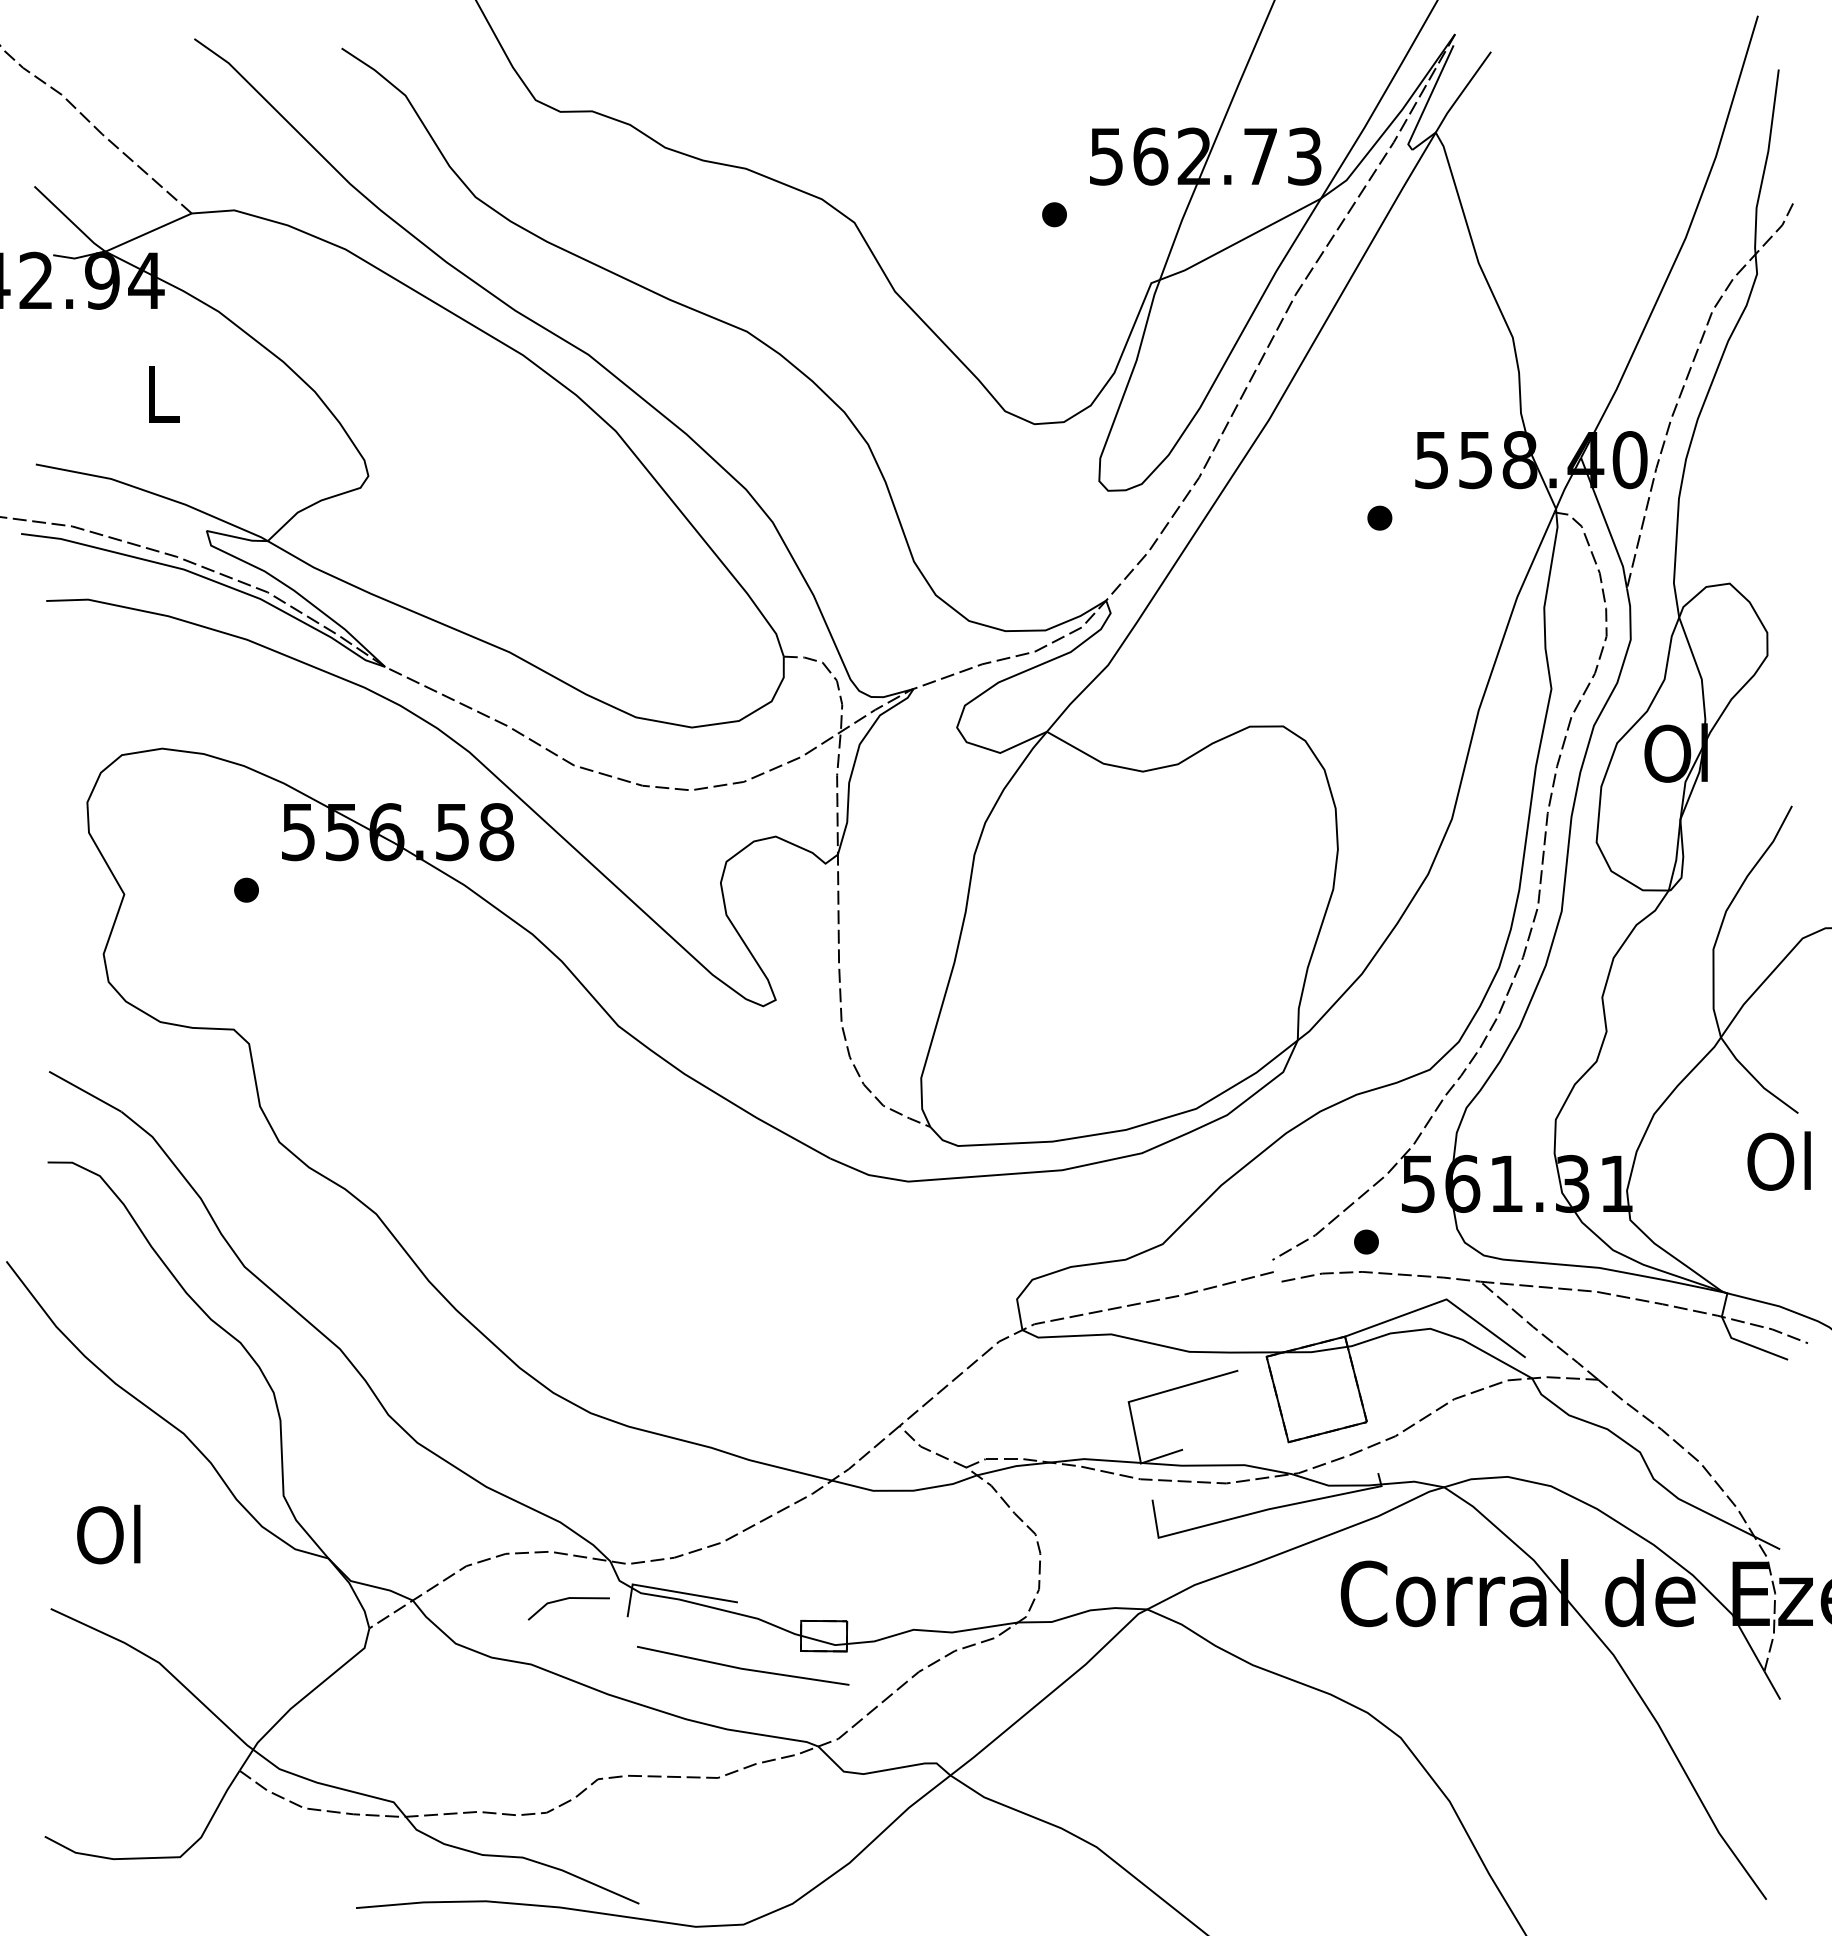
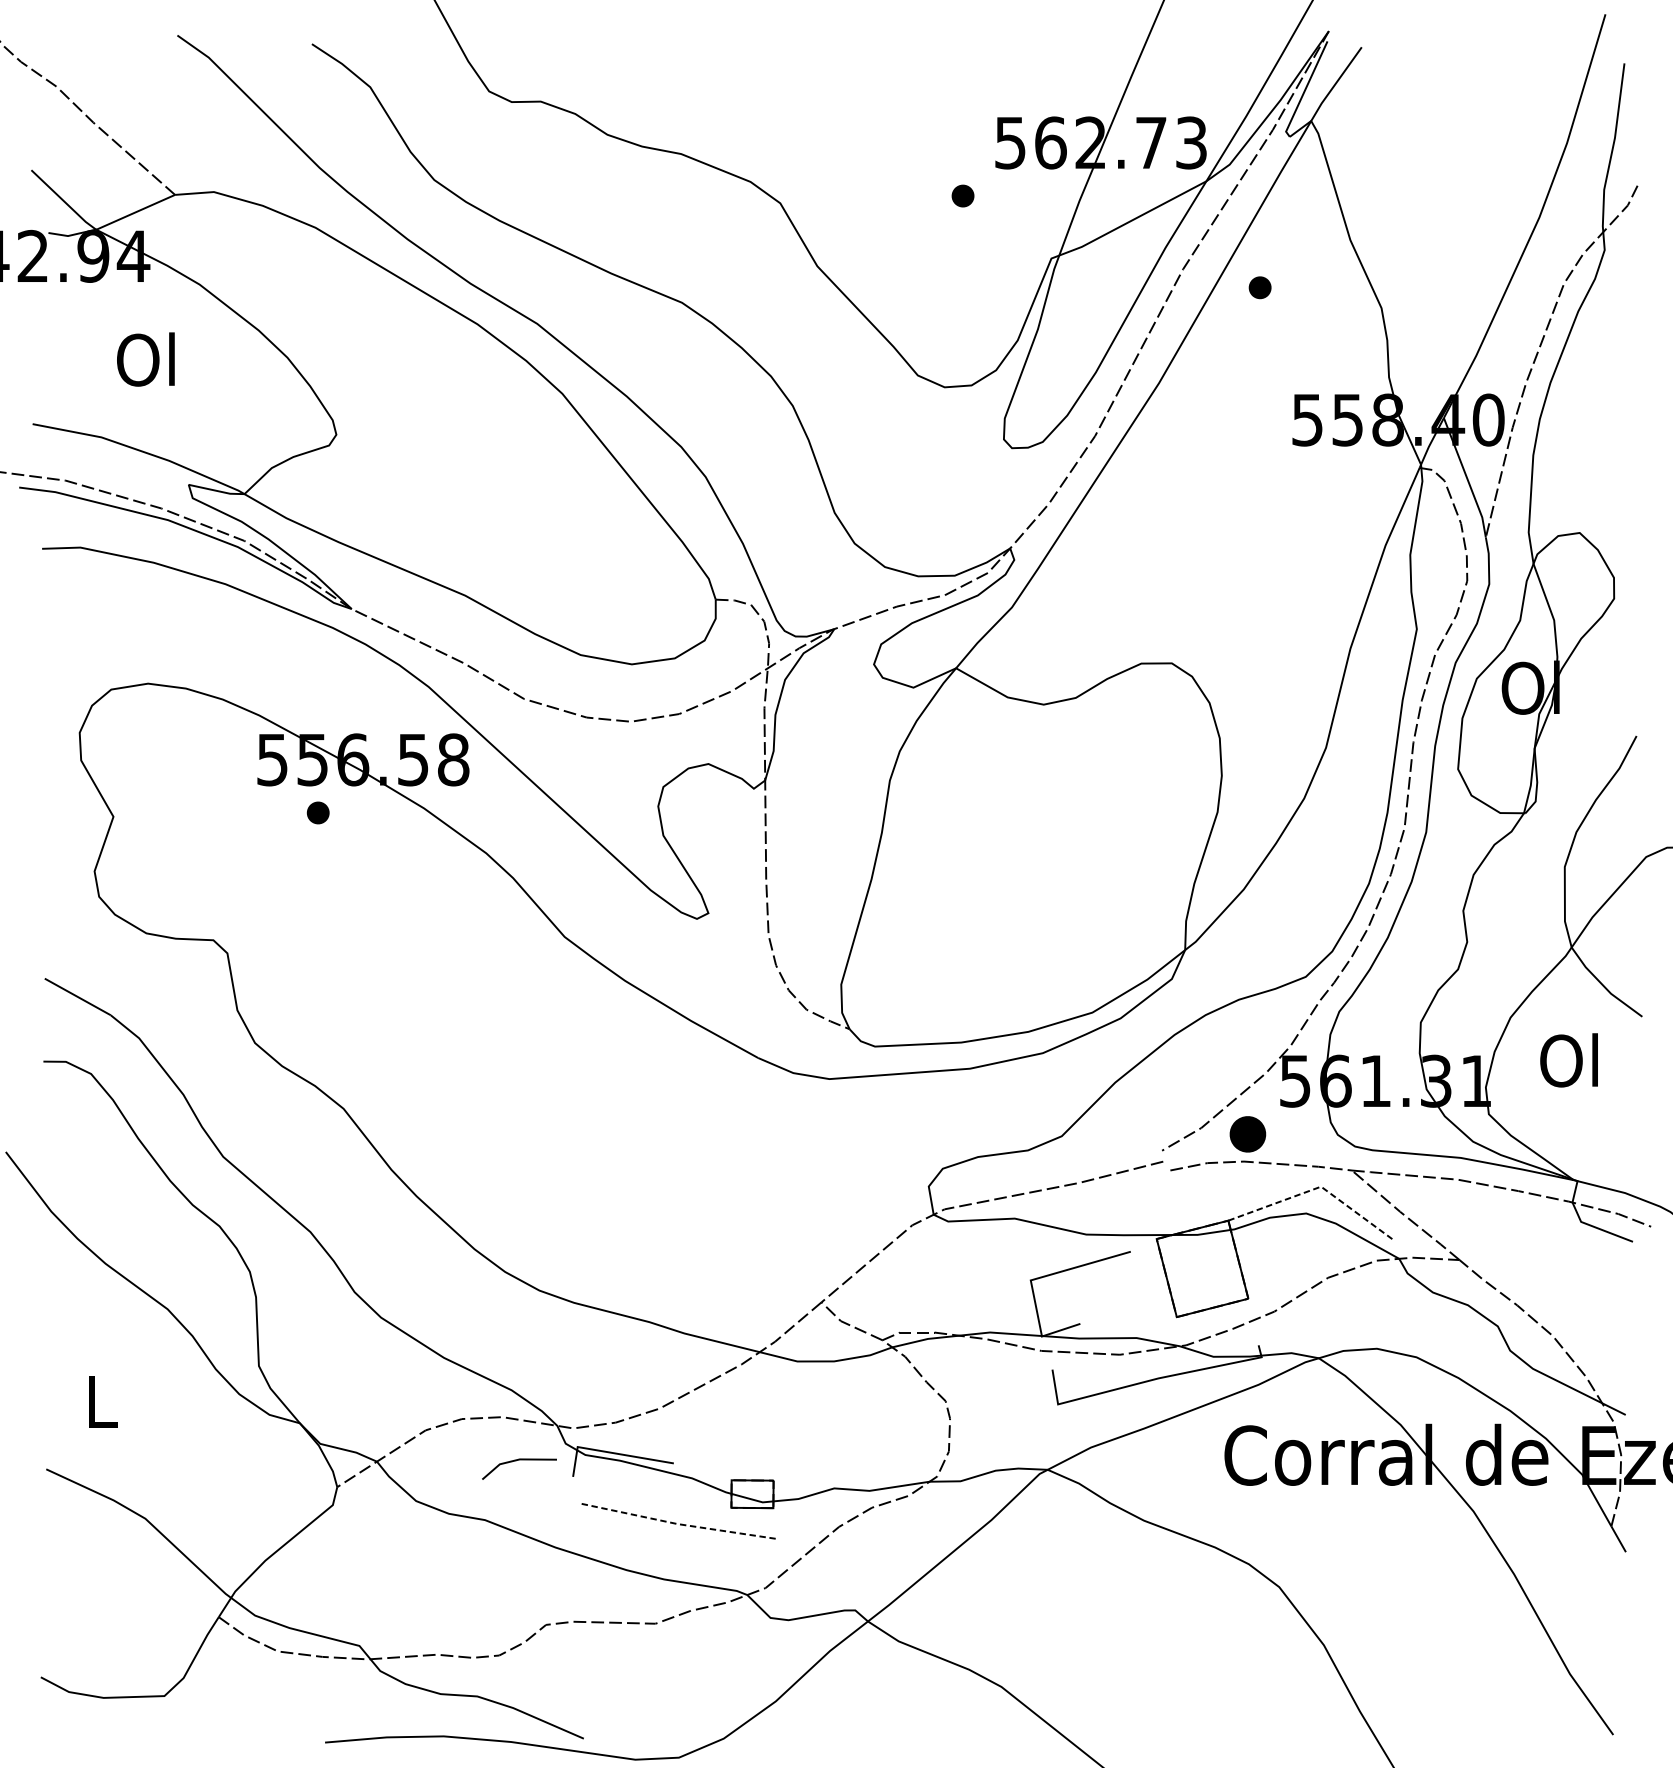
text: (159, 393) -> (145, 359), L -> Ol
part: (1379, 517) -> (1259, 287), moved
part: (246, 889) -> (318, 812), moved
text: (1778, 1160) -> (1568, 1059), moved
part: (1366, 1241) -> (1247, 1133), size x1.6
line: (1442, 1300) -> (1317, 1187), solid -> dashed
text: (108, 1534) -> (99, 1401), Ol -> L
line: (742, 1668) -> (678, 1523), solid -> dashed

